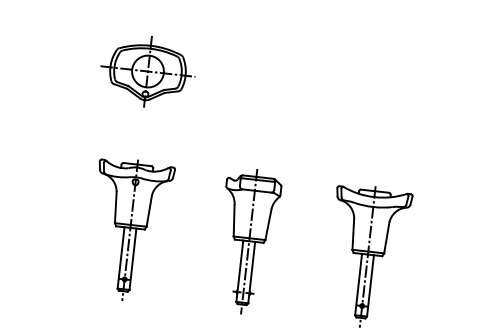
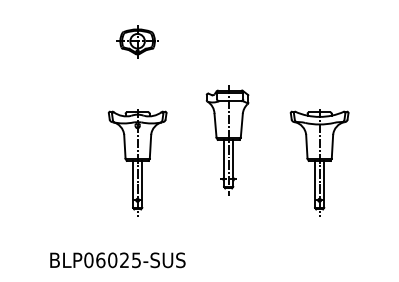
part: (147, 72) -> (137, 41), size x0.6
part: (247, 241) -> (227, 140), moved

